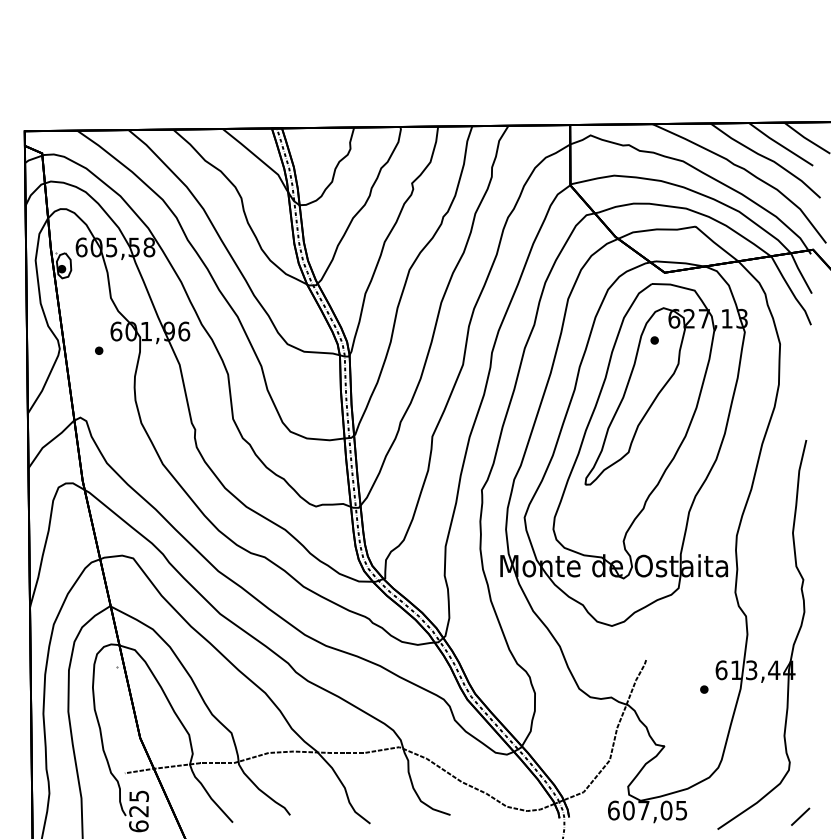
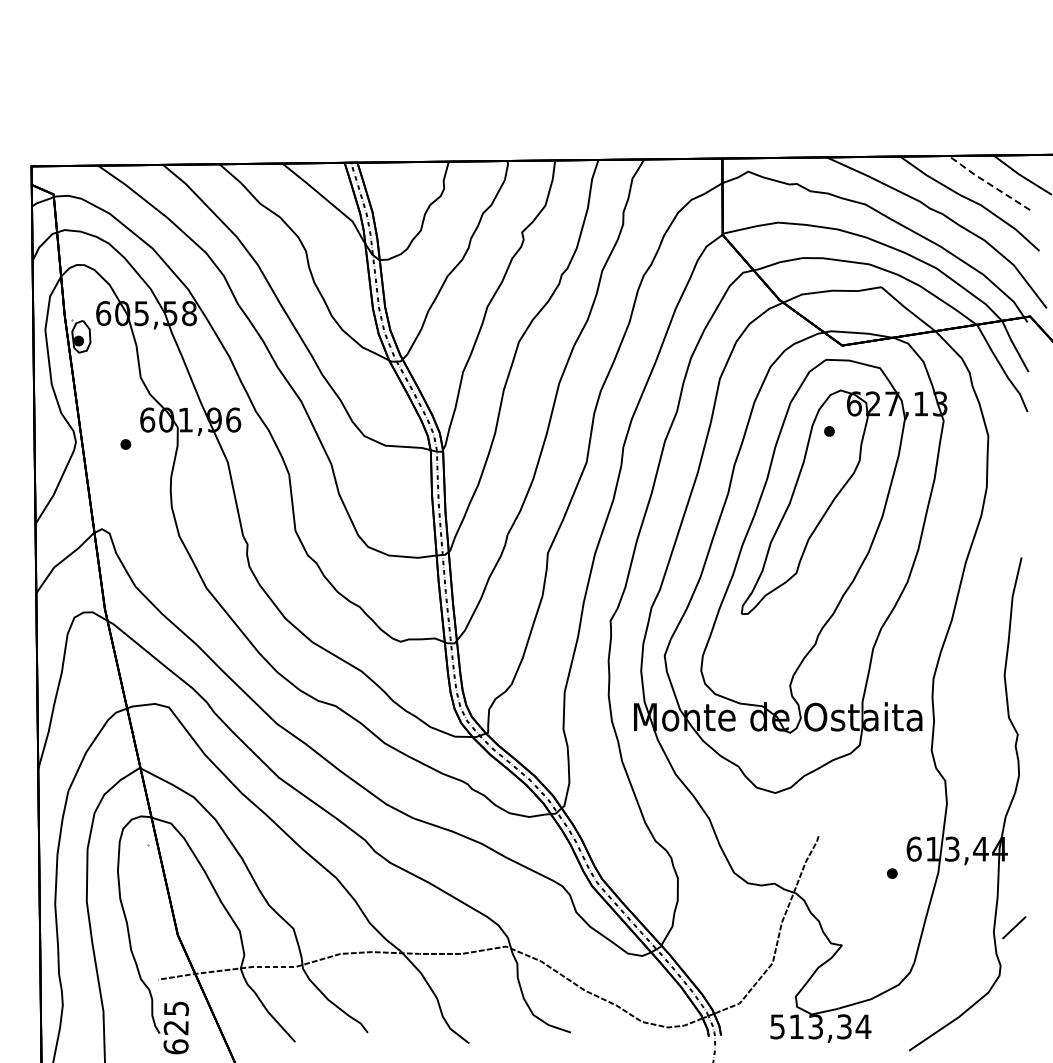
line: (780, 144) -> (988, 183), solid -> dashed
text: (647, 810) -> (820, 1026), 607,05 -> 513,34
line: (800, 816) -> (1014, 927), moved

